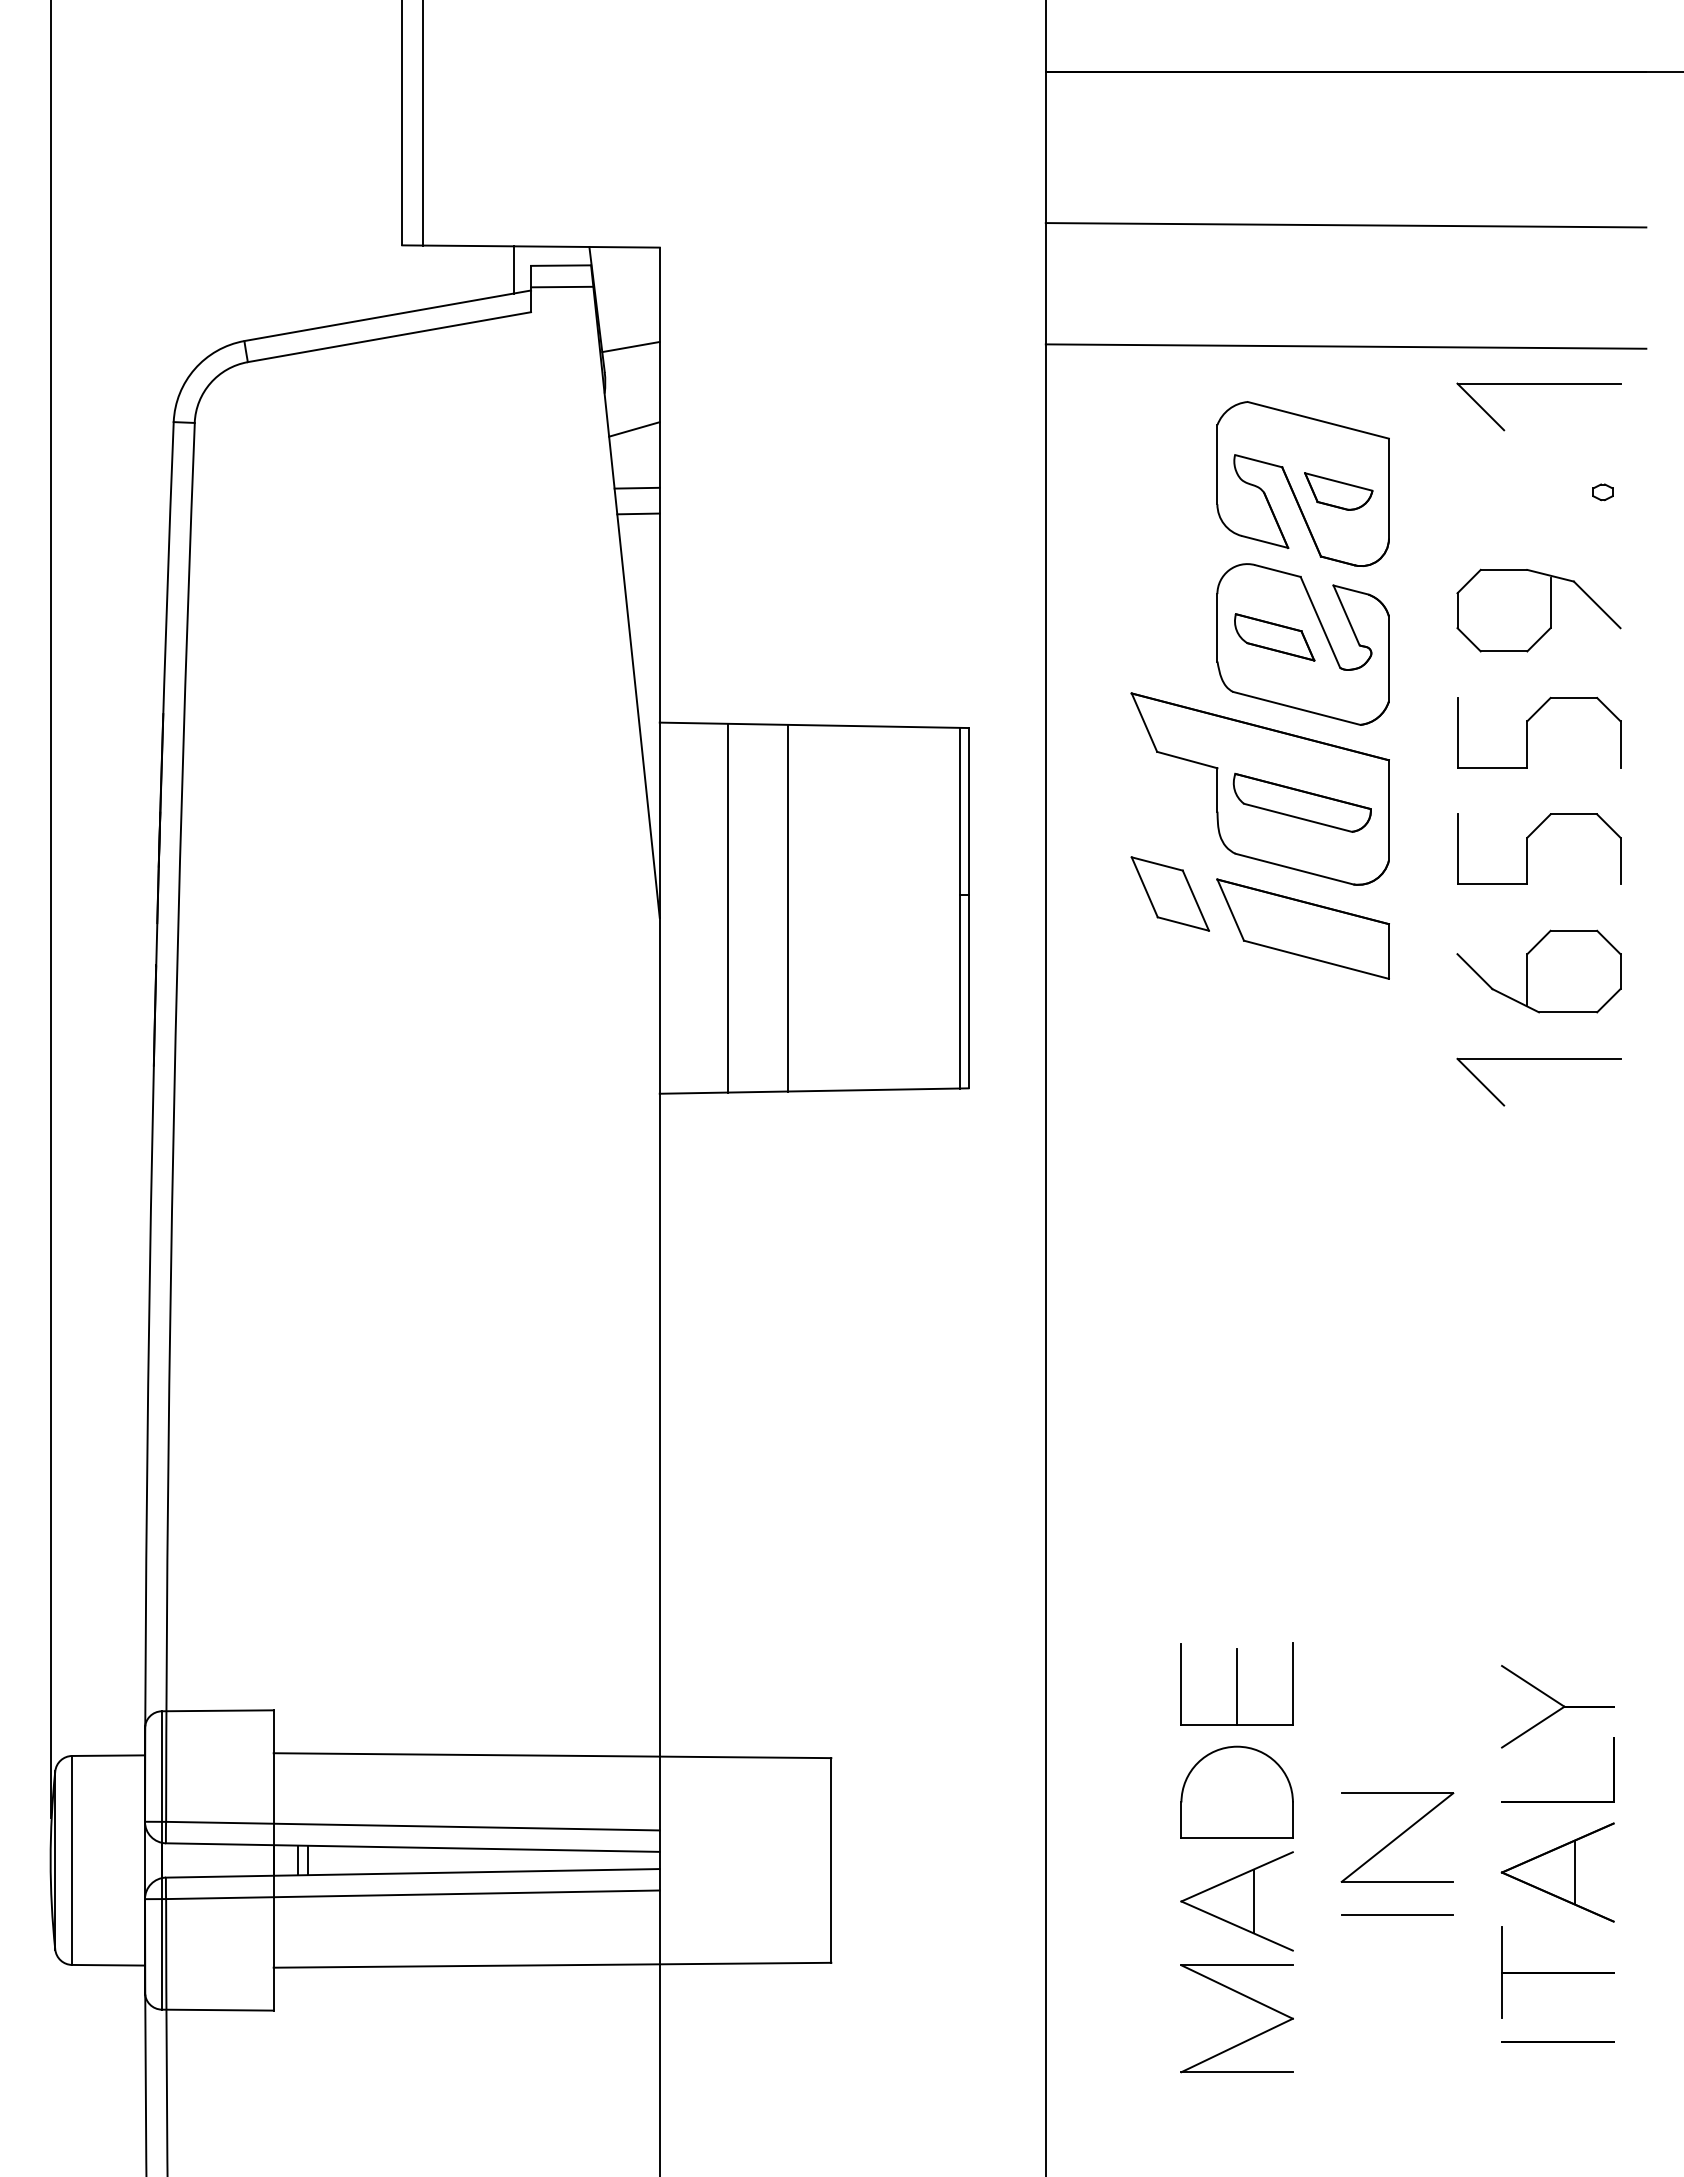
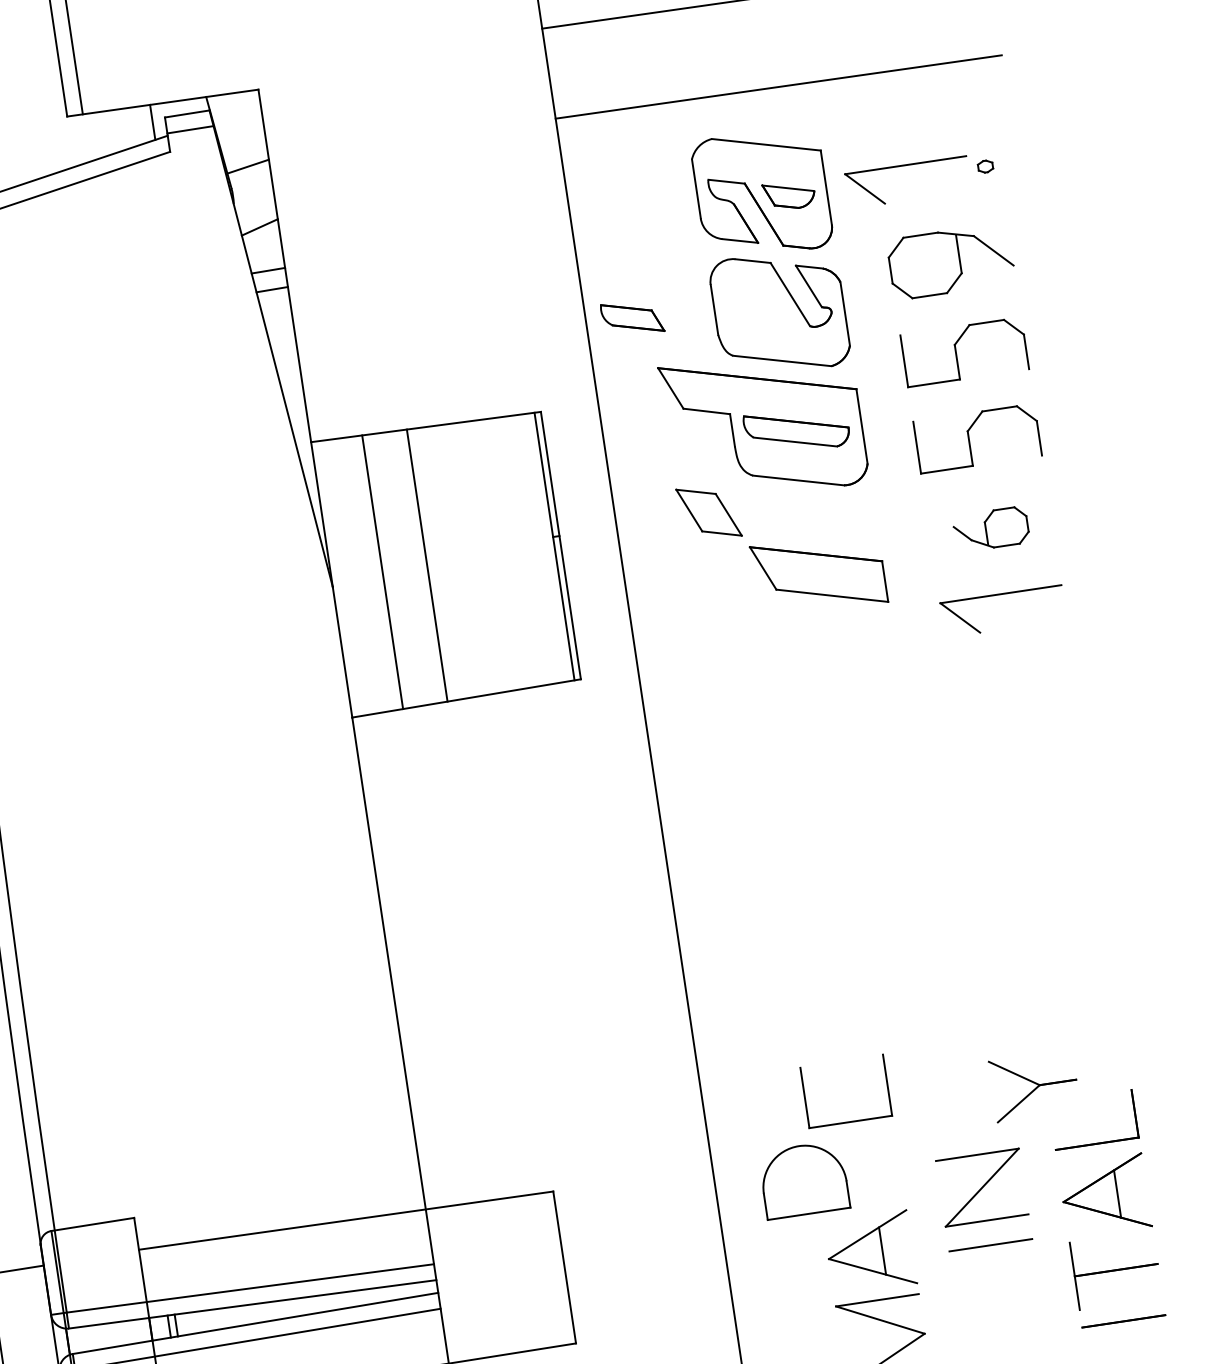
part: (1538, 384) -> (905, 165), moved
part: (1274, 637) -> (632, 318), moved
part: (1302, 928) -> (818, 574), moved
part: (1538, 971) -> (990, 529), size x0.6
line: (1237, 1686) -> (846, 1093), removed
part: (1557, 1706) -> (1034, 1085), moved
part: (1236, 1791) -> (803, 1179), moved

